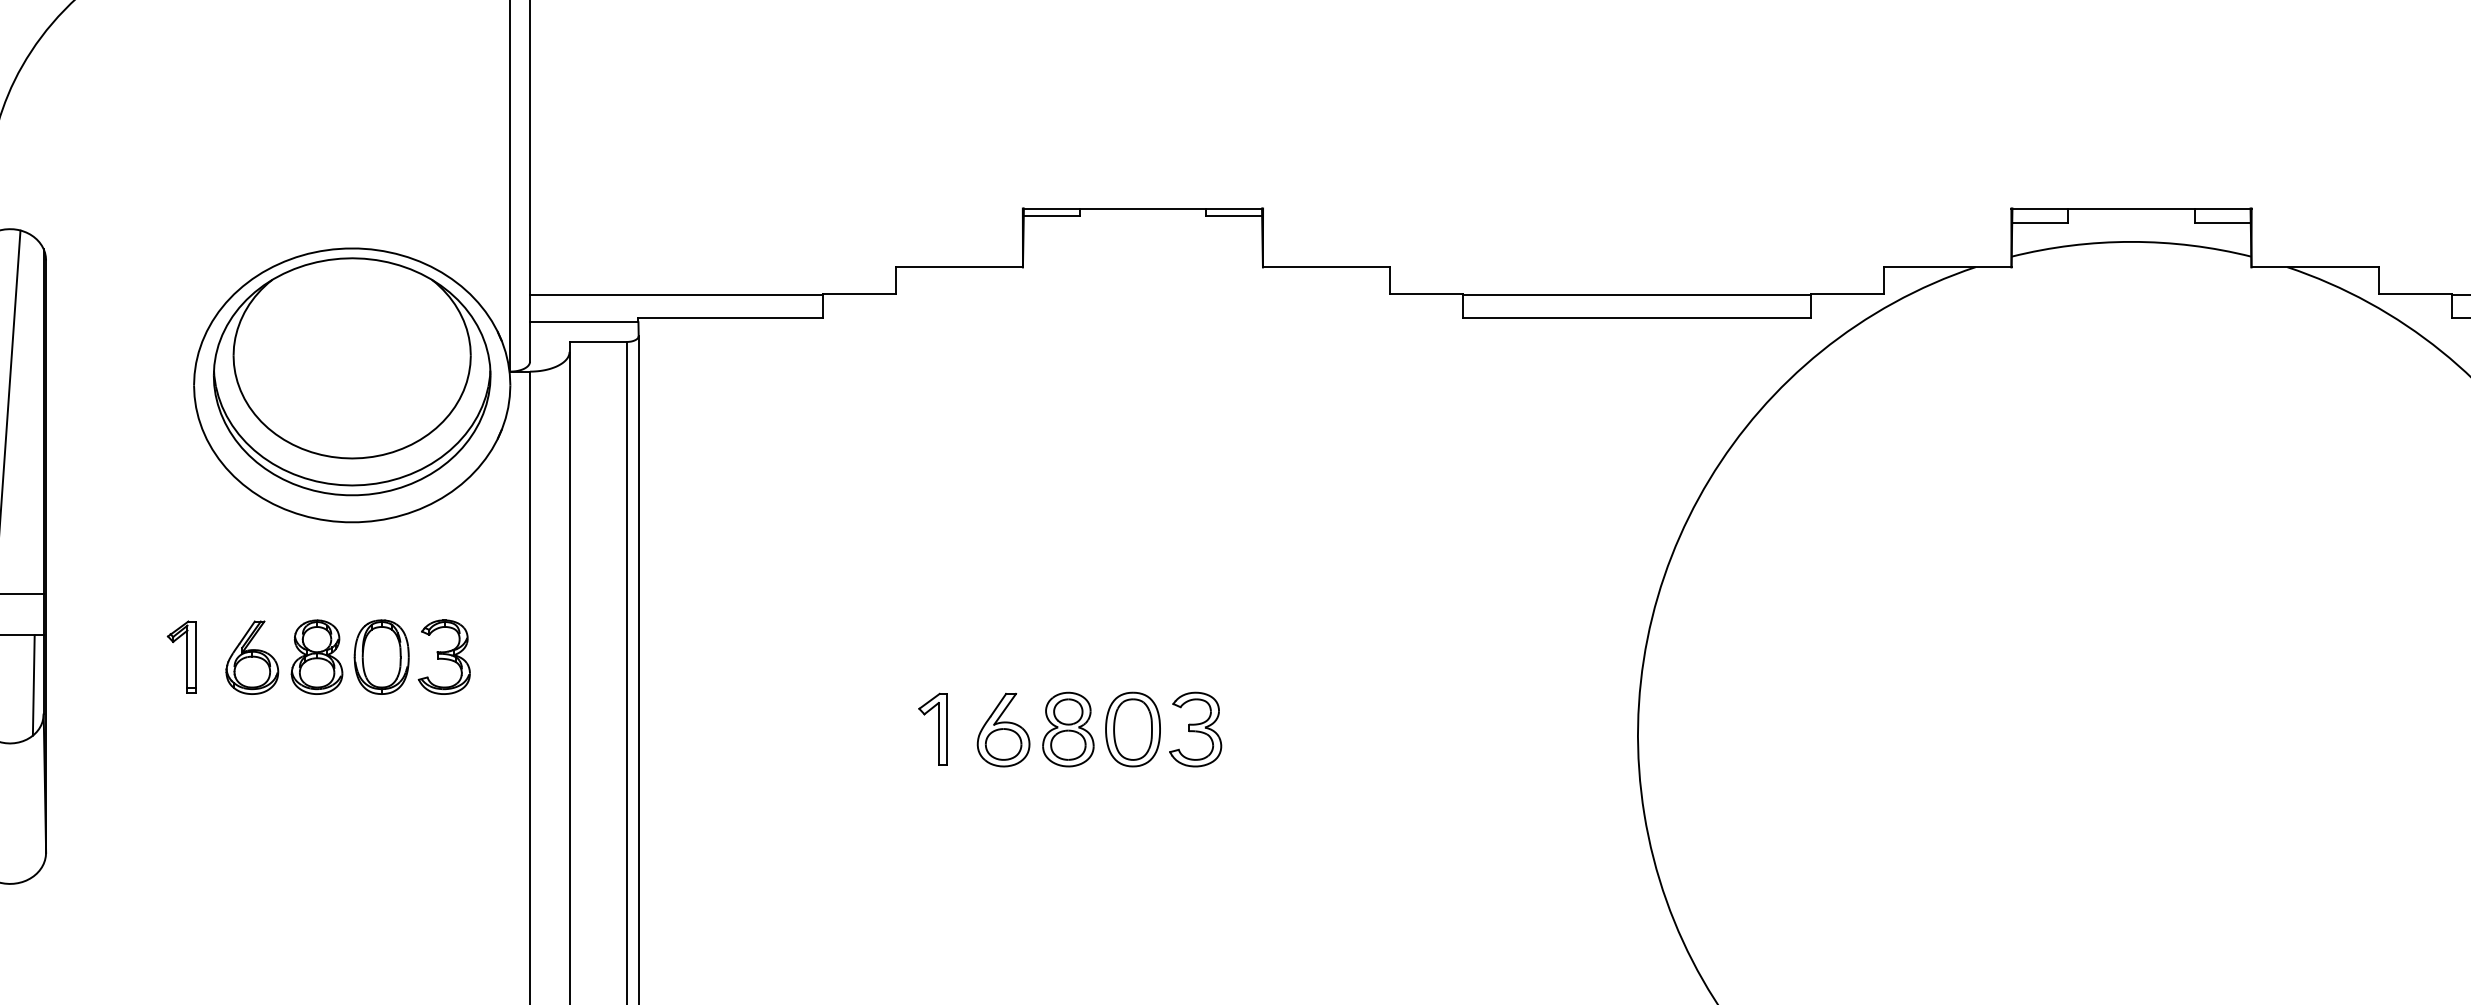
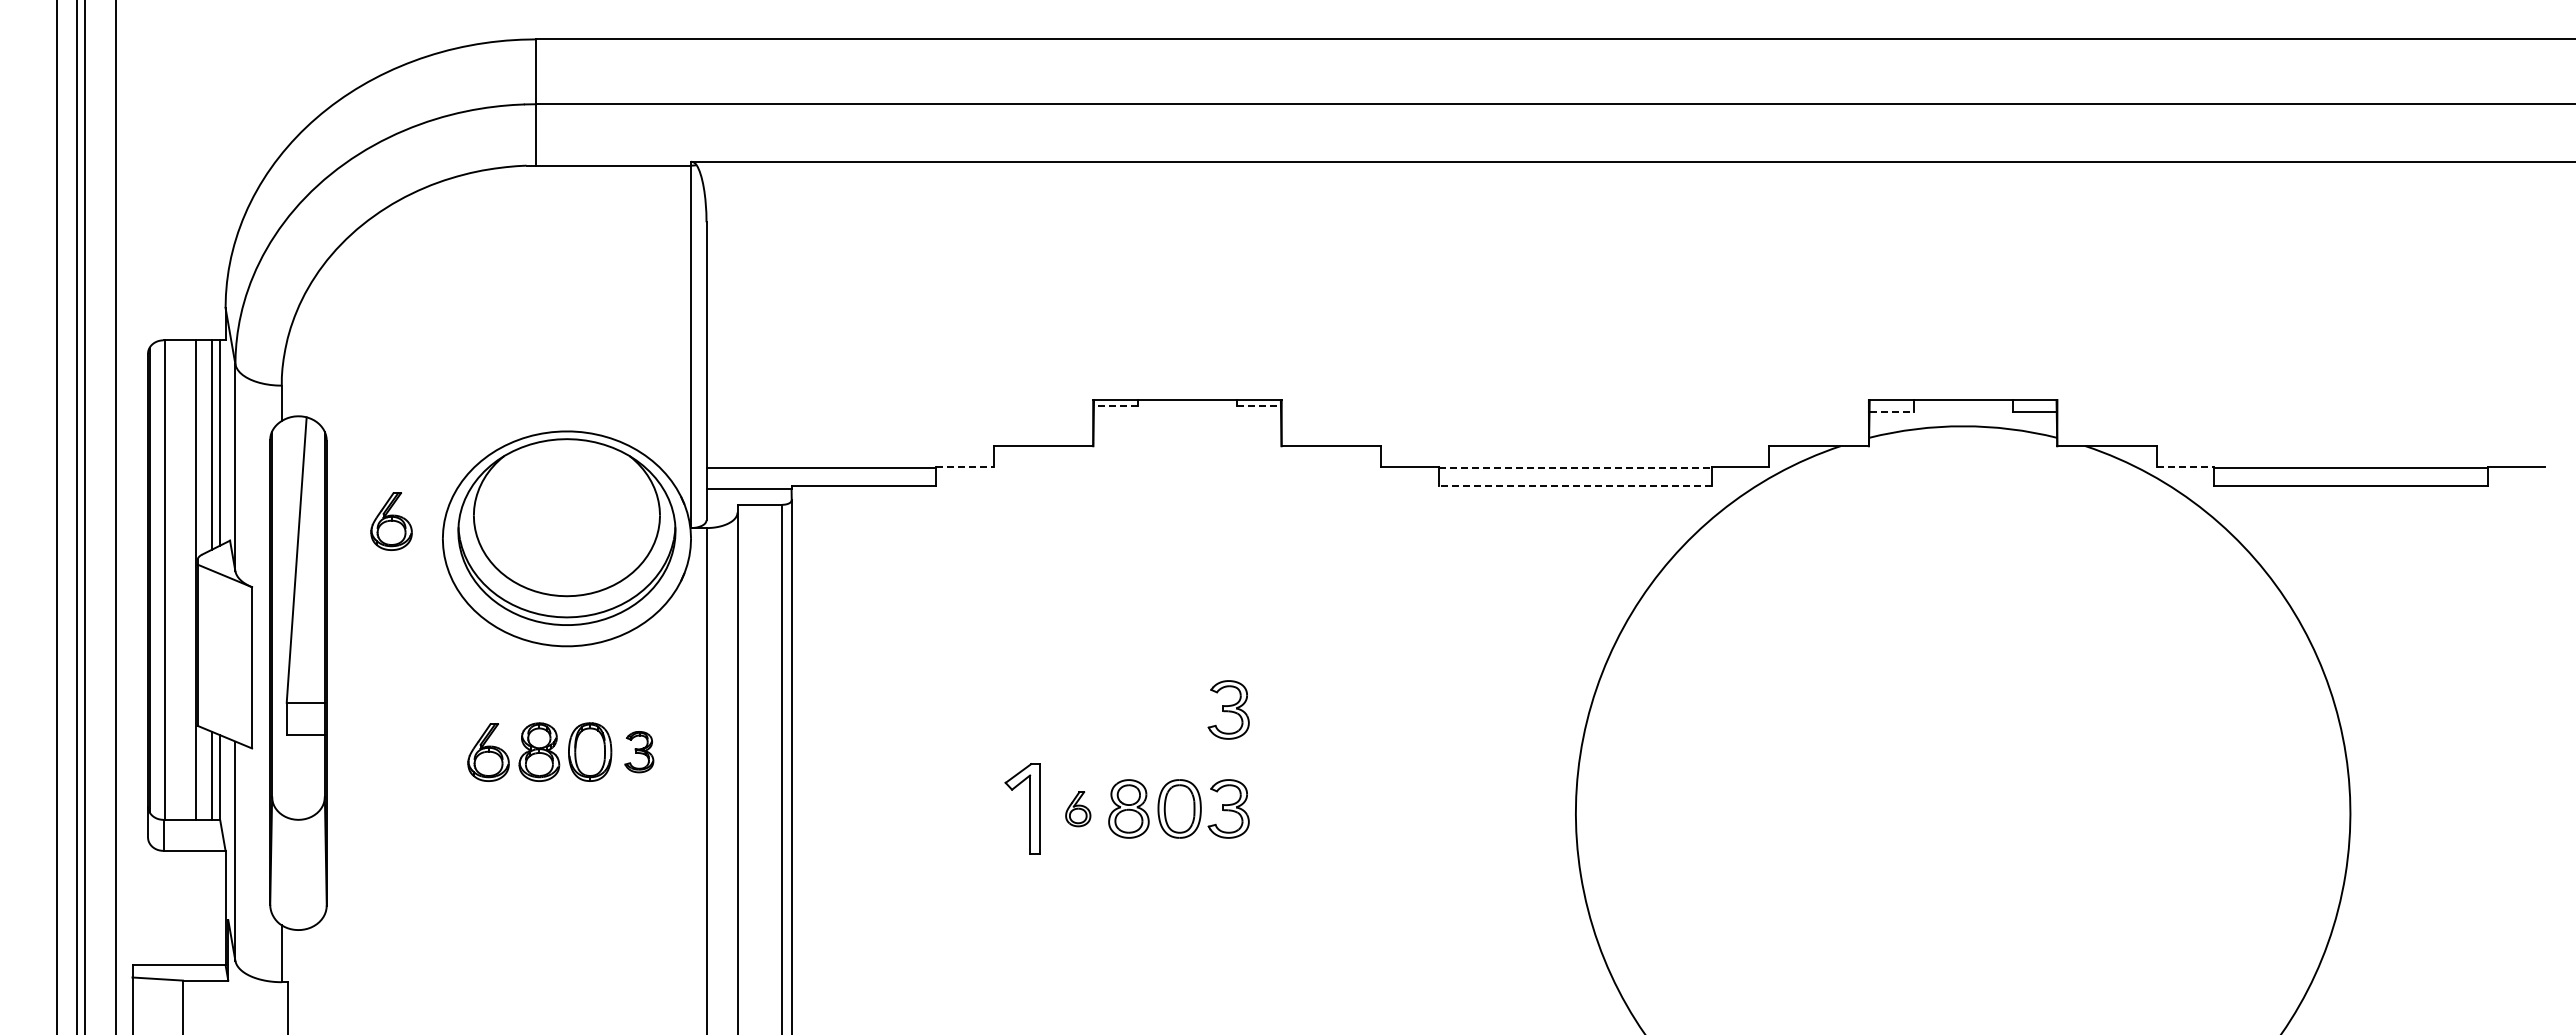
line: (1051, 216) -> (1115, 406), solid -> dashed
line: (1234, 216) -> (1259, 406), solid -> dashed
line: (2040, 223) -> (1891, 411), solid -> dashed
line: (858, 294) -> (964, 467), solid -> dashed
line: (1637, 294) -> (1575, 467), solid -> dashed
line: (2414, 294) -> (2185, 467), solid -> dashed
line: (1637, 318) -> (1575, 486), solid -> dashed
part: (128, 363) -> (391, 521), added
part: (1195, 602) -> (1228, 709), added
part: (180, 656) -> (432, 751), removed
part: (444, 656) -> (639, 751), size x0.7
line: (33, 684) -> (316, 773), removed
part: (932, 728) -> (1022, 808), size x1.6
part: (1004, 728) -> (1078, 808), size x0.6

